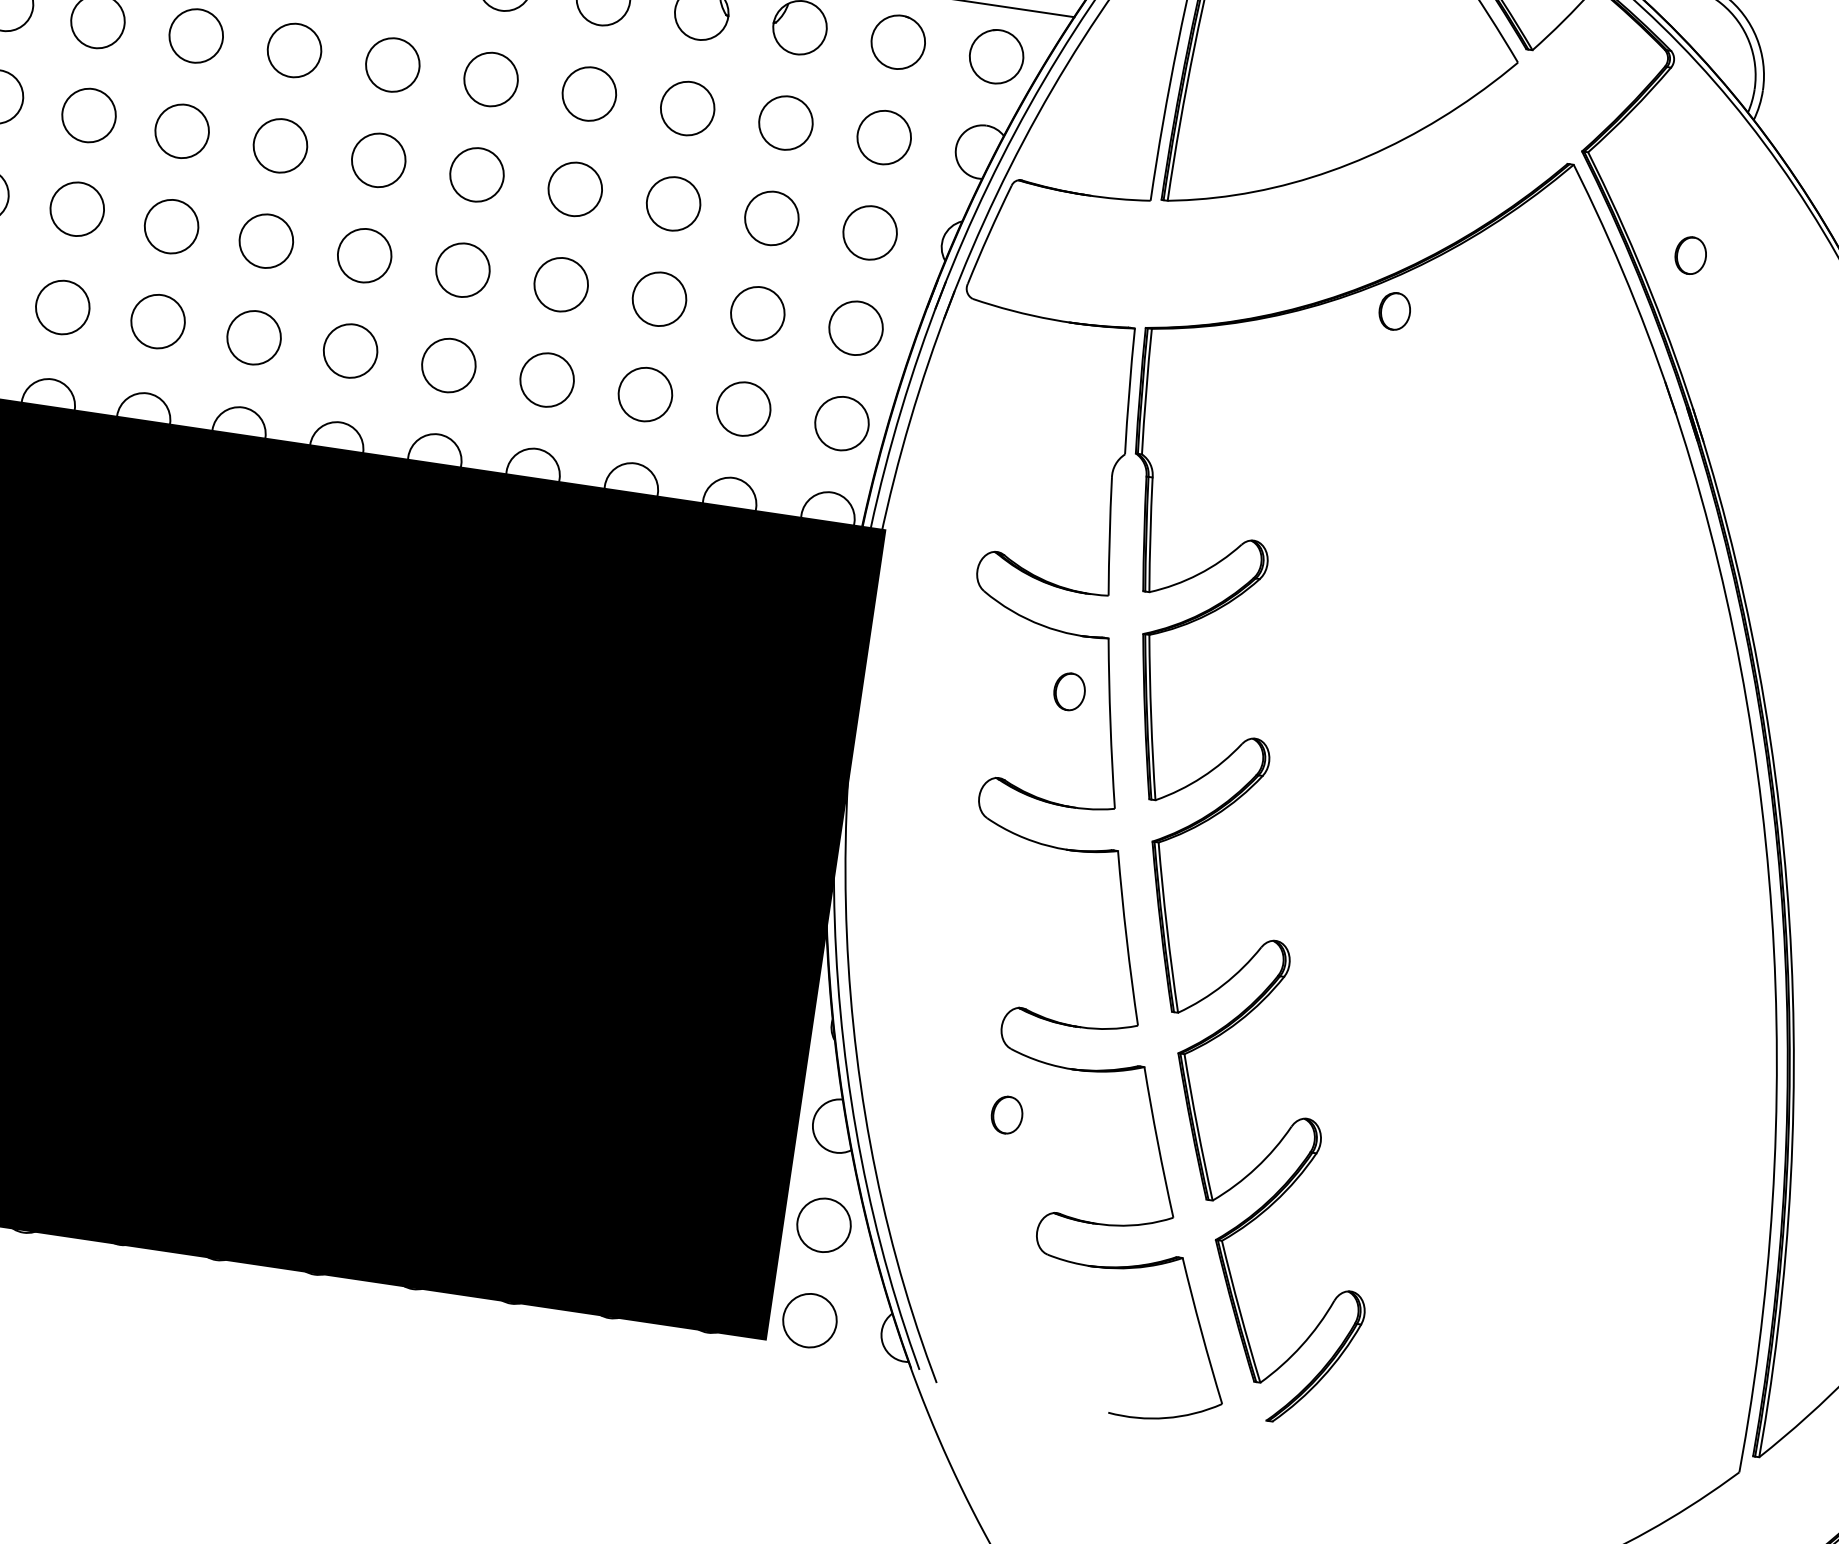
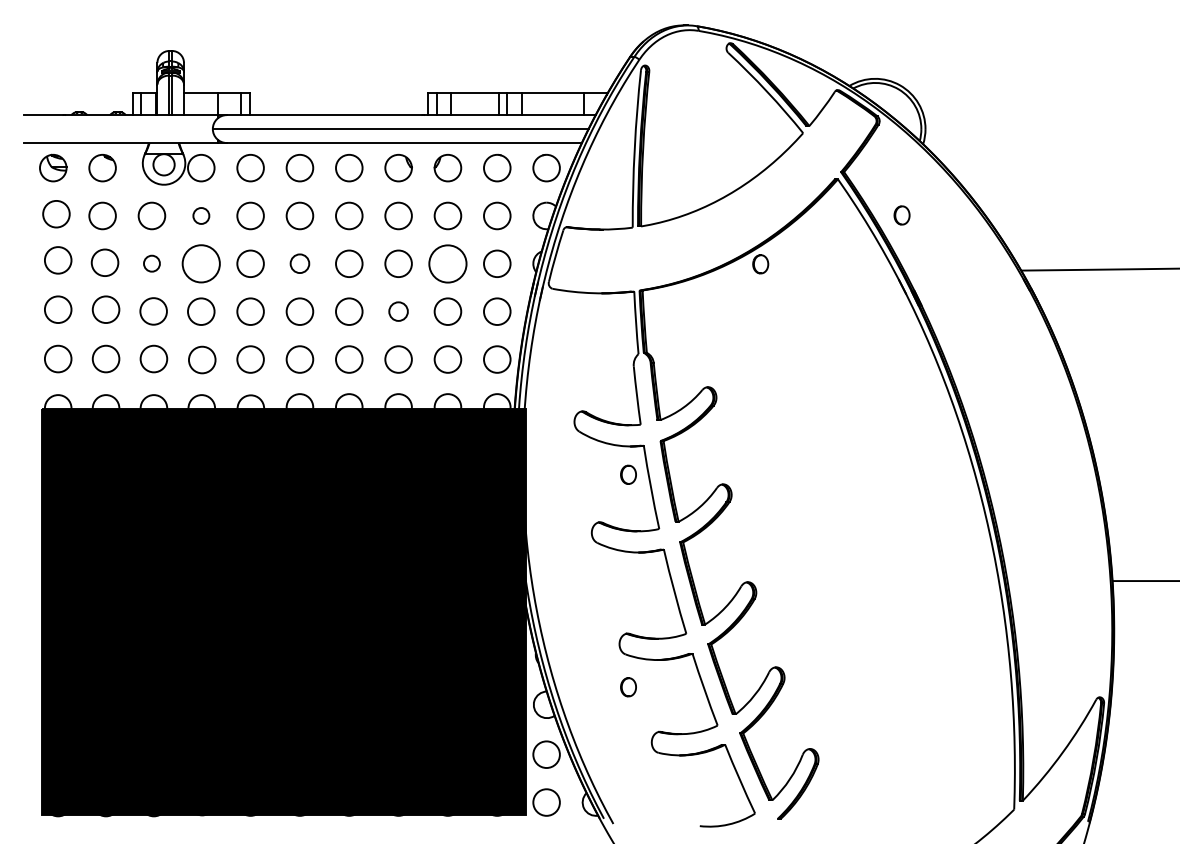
circle: (295, 49) -> (201, 215), size x0.6
circle: (181, 130) -> (151, 263), size x0.6
circle: (280, 145) -> (201, 263), size x1.4
circle: (476, 174) -> (299, 263), size x0.7
circle: (771, 217) -> (447, 263), size x1.4
circle: (659, 298) -> (398, 311), size x0.7

